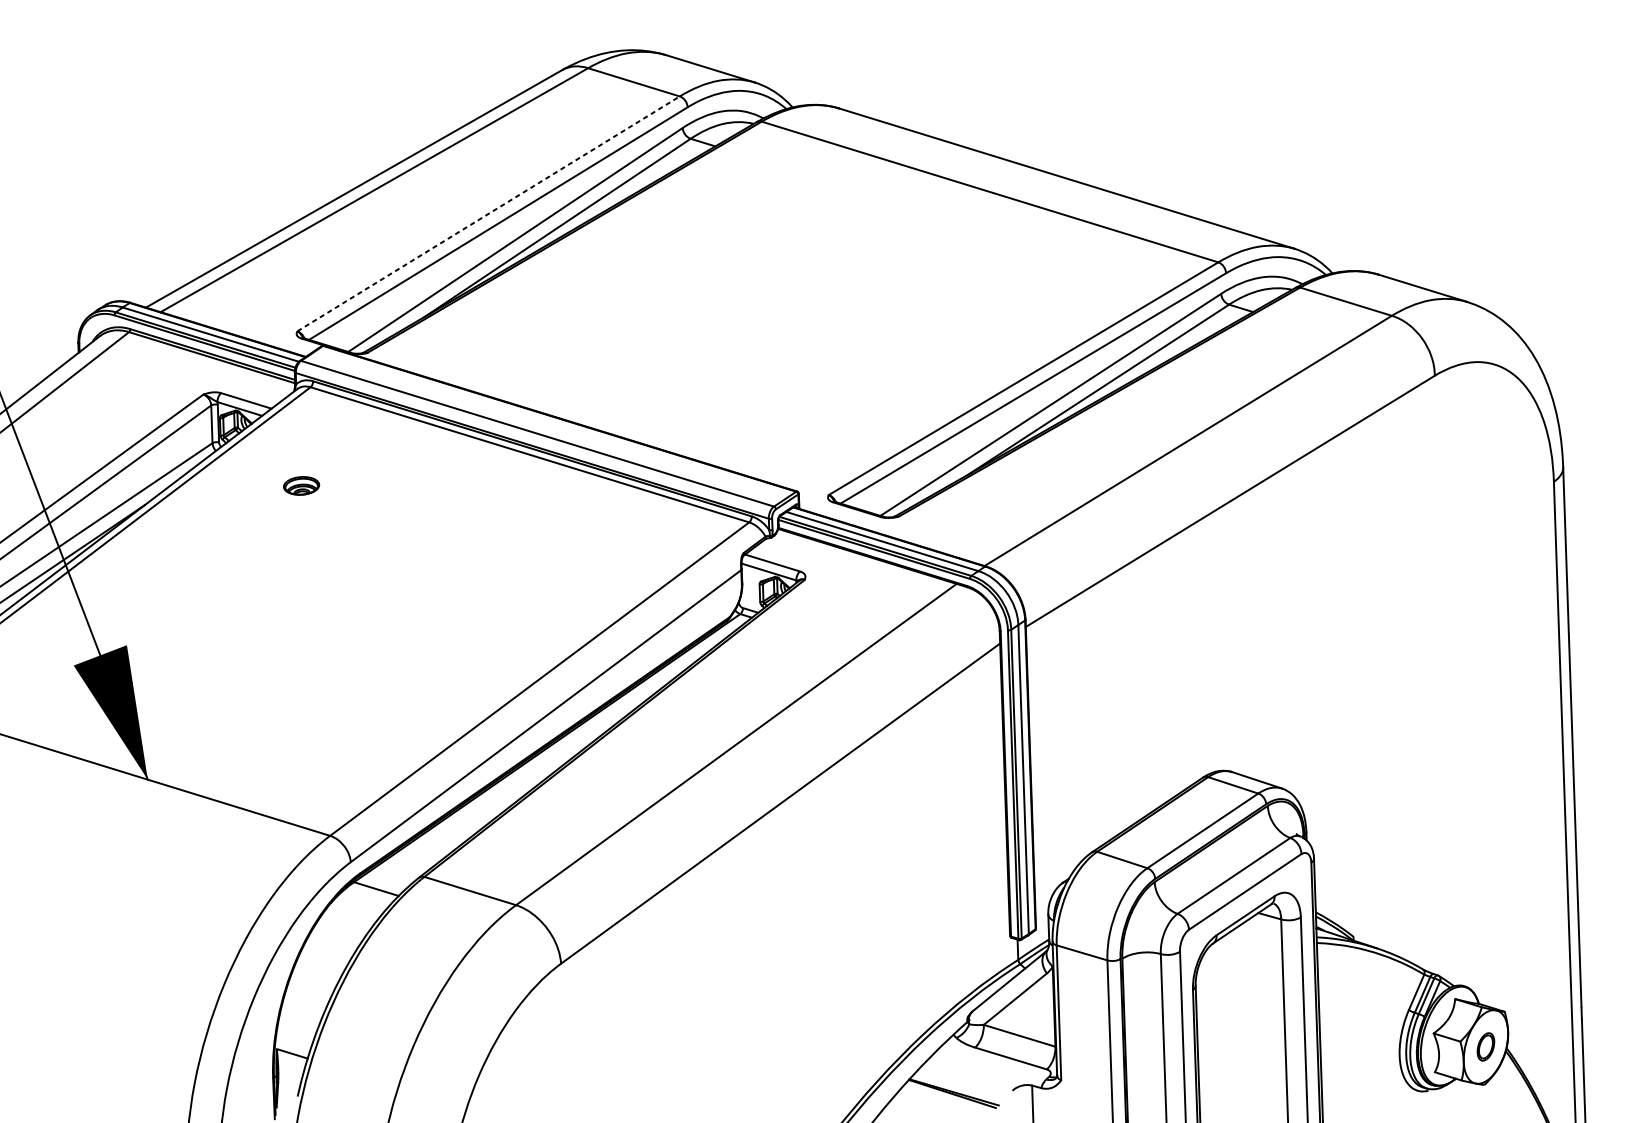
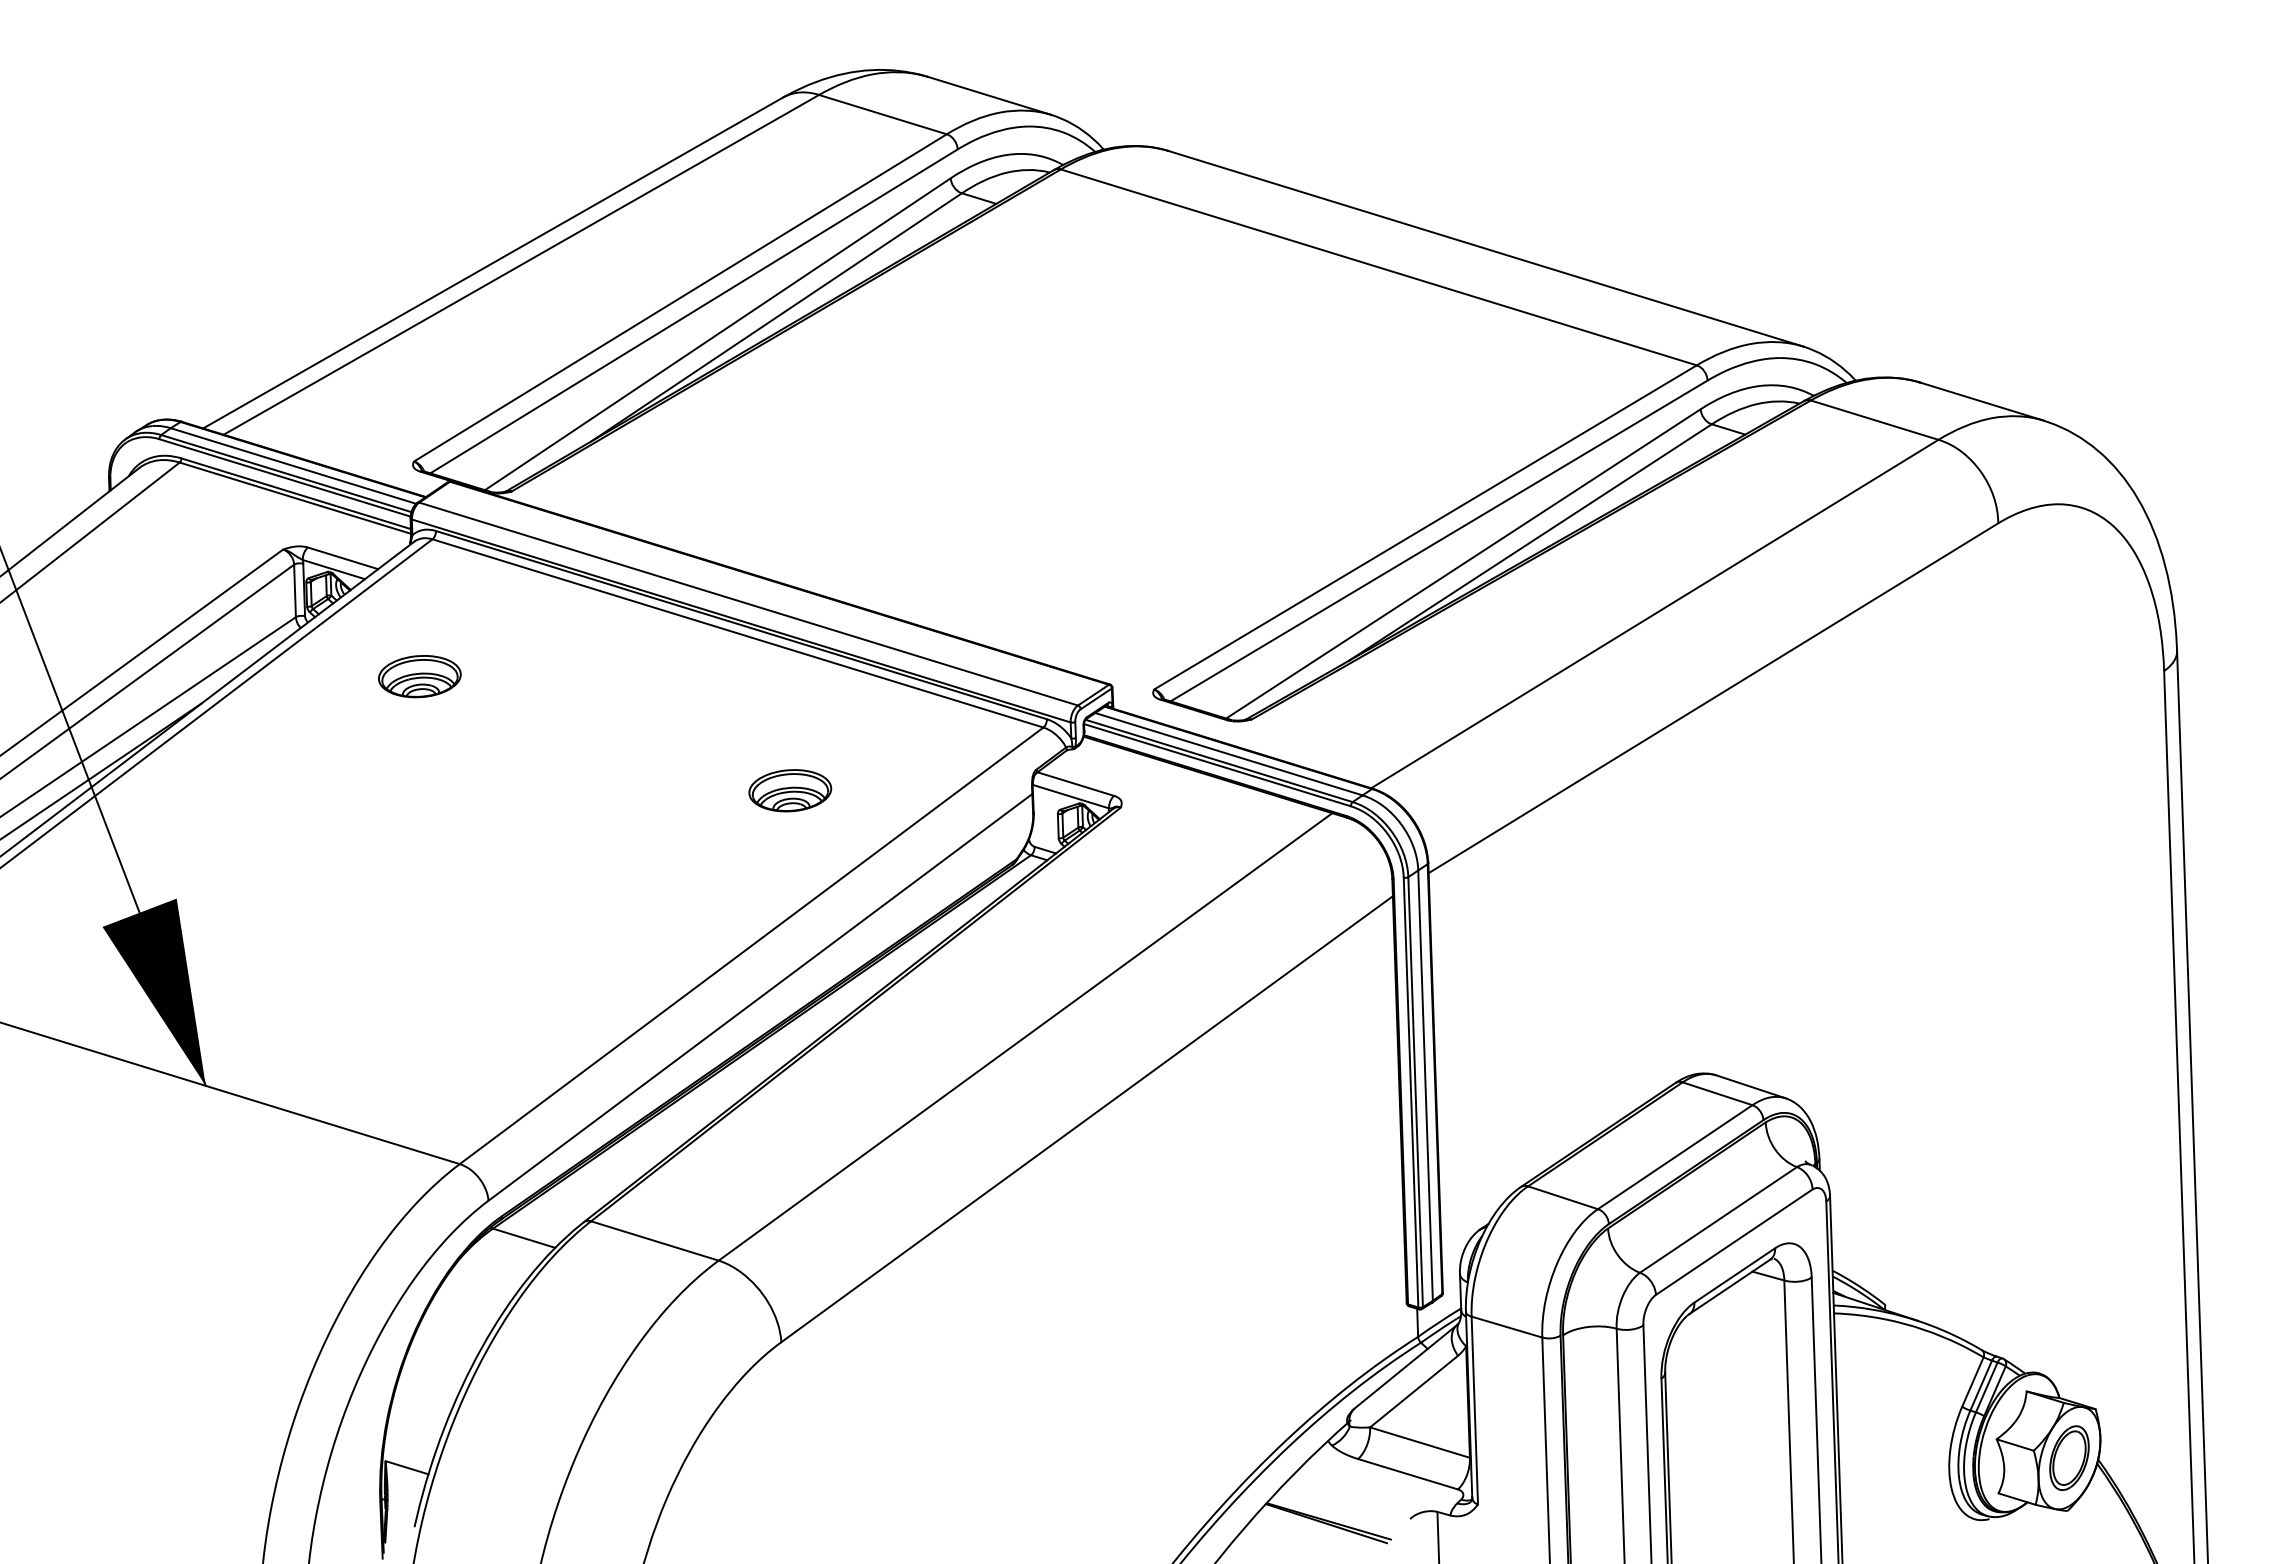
line: (488, 213) -> (680, 297), dashed -> solid
part: (301, 485) -> (419, 676), size x1.67
part: (567, 567) -> (790, 790), added
part: (1485, 1046) -> (2069, 1457), size x1.67

